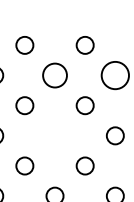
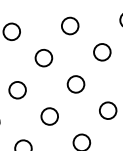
circle: (54, 75) -> (43, 58), size x0.71
circle: (114, 75) -> (101, 52), size x0.62
circle: (54, 135) -> (49, 116), added

